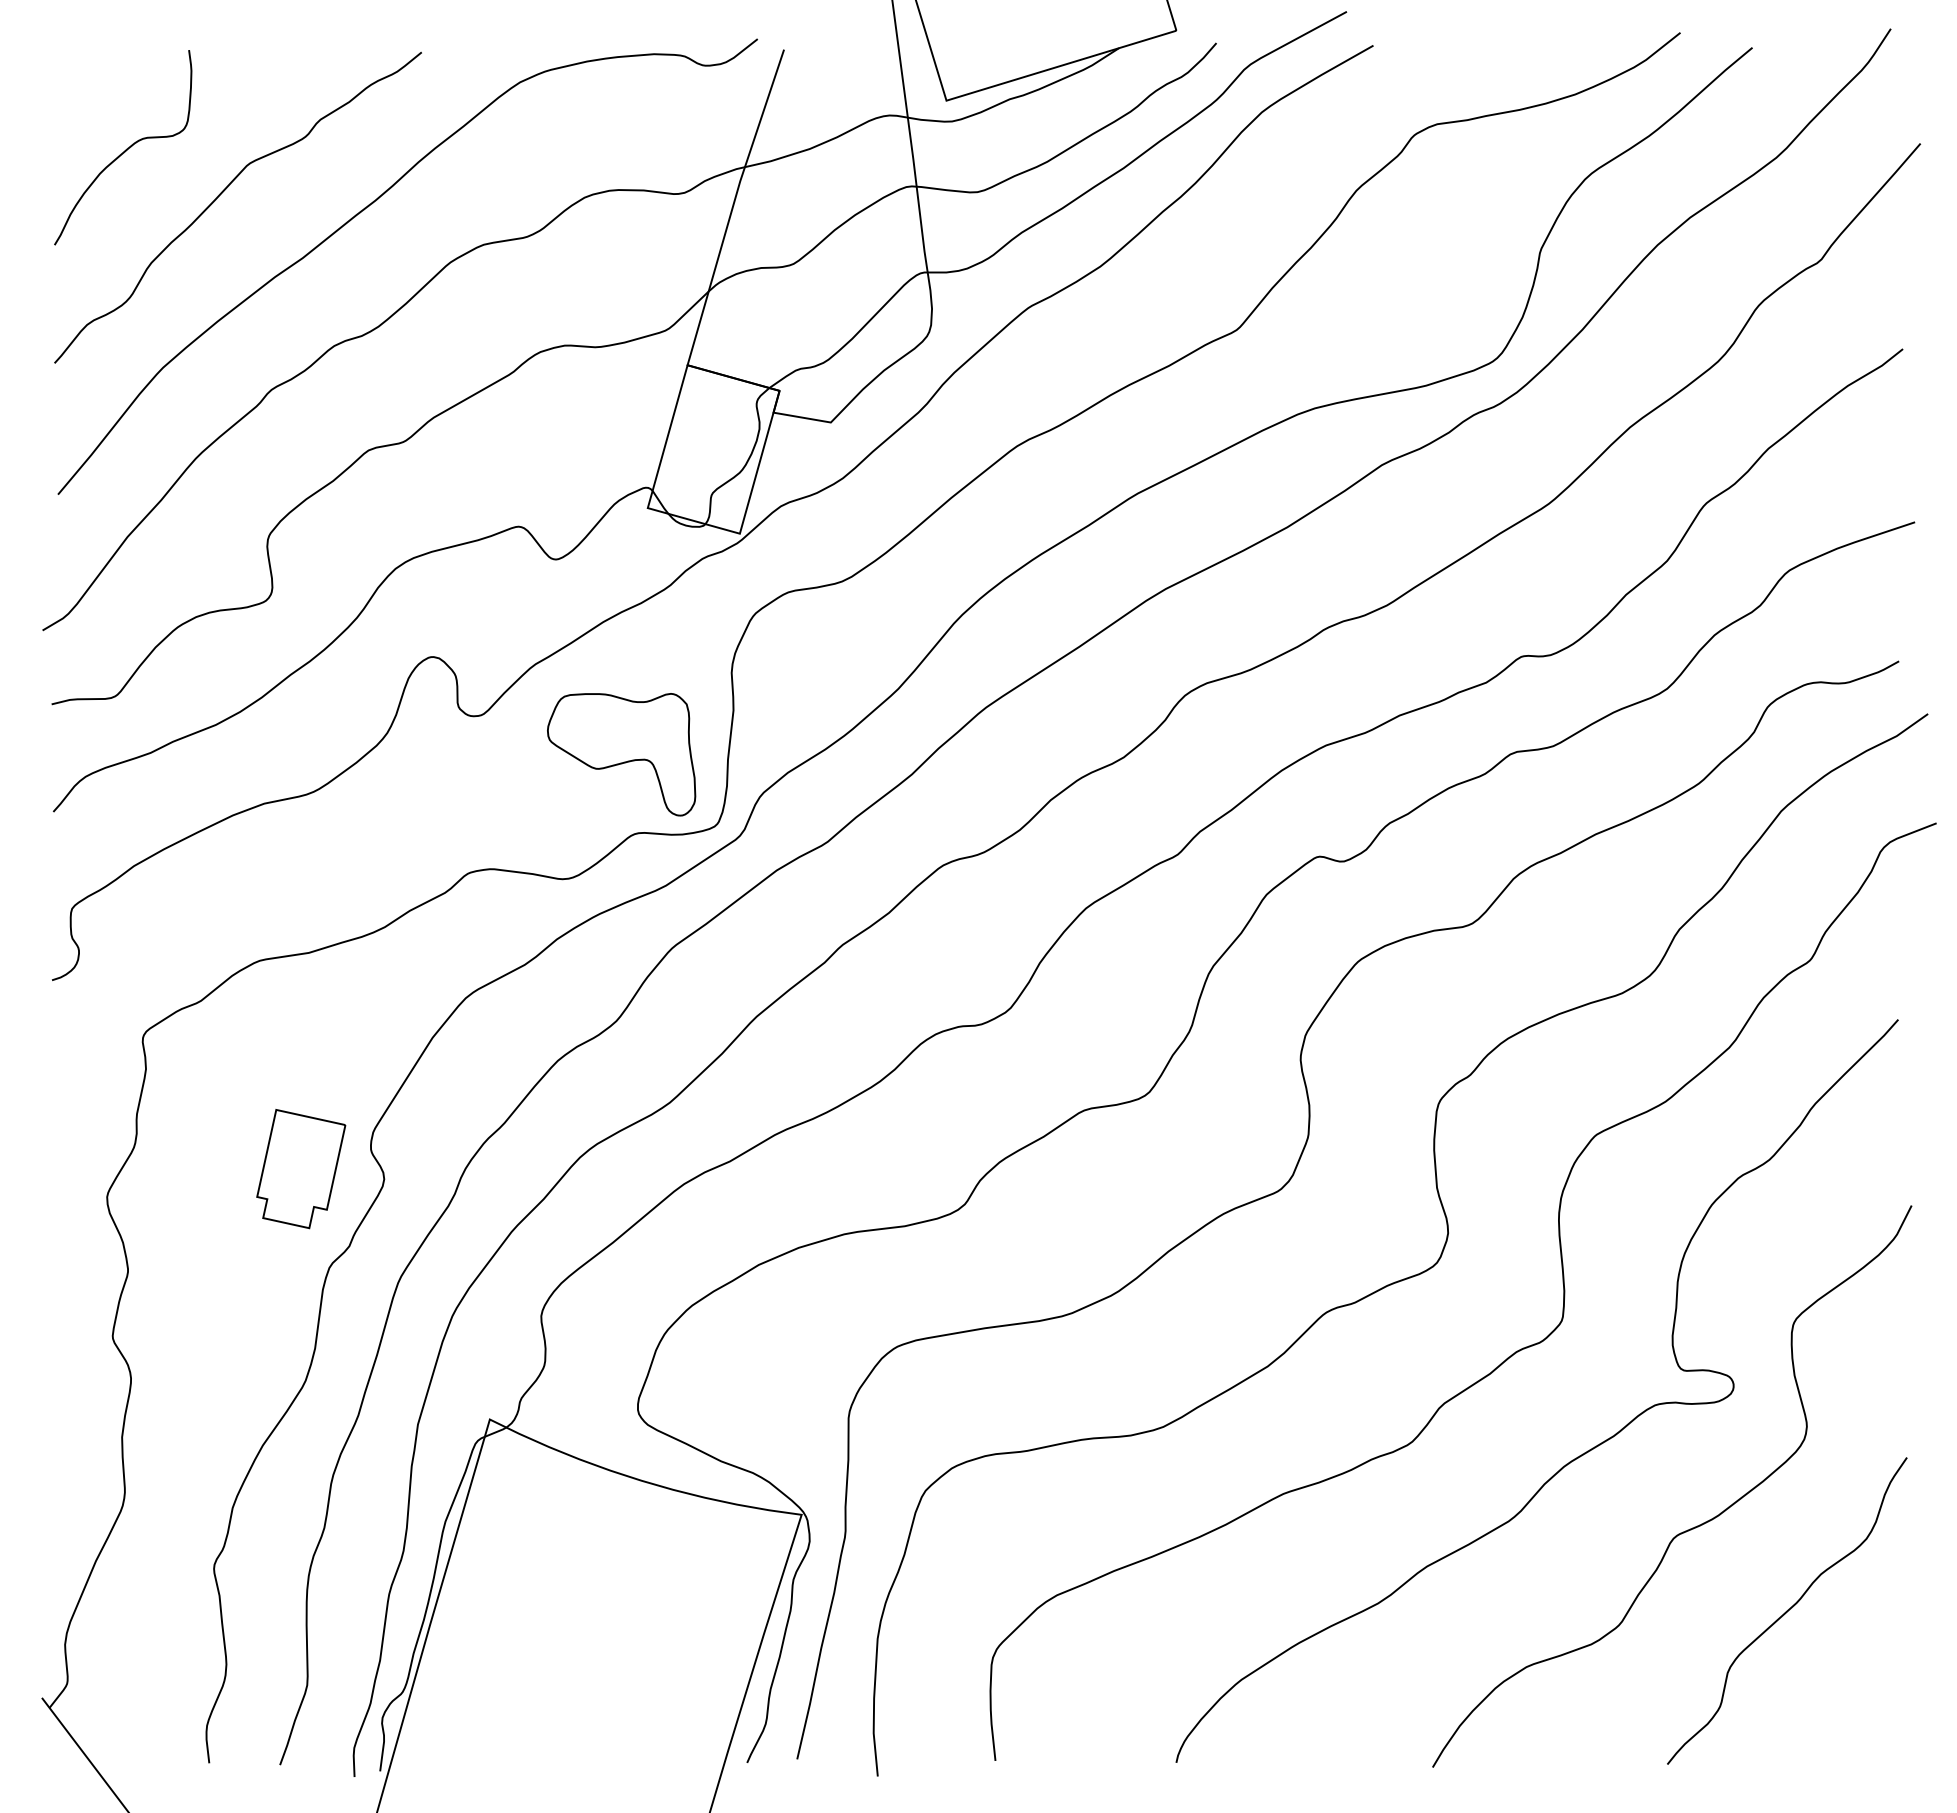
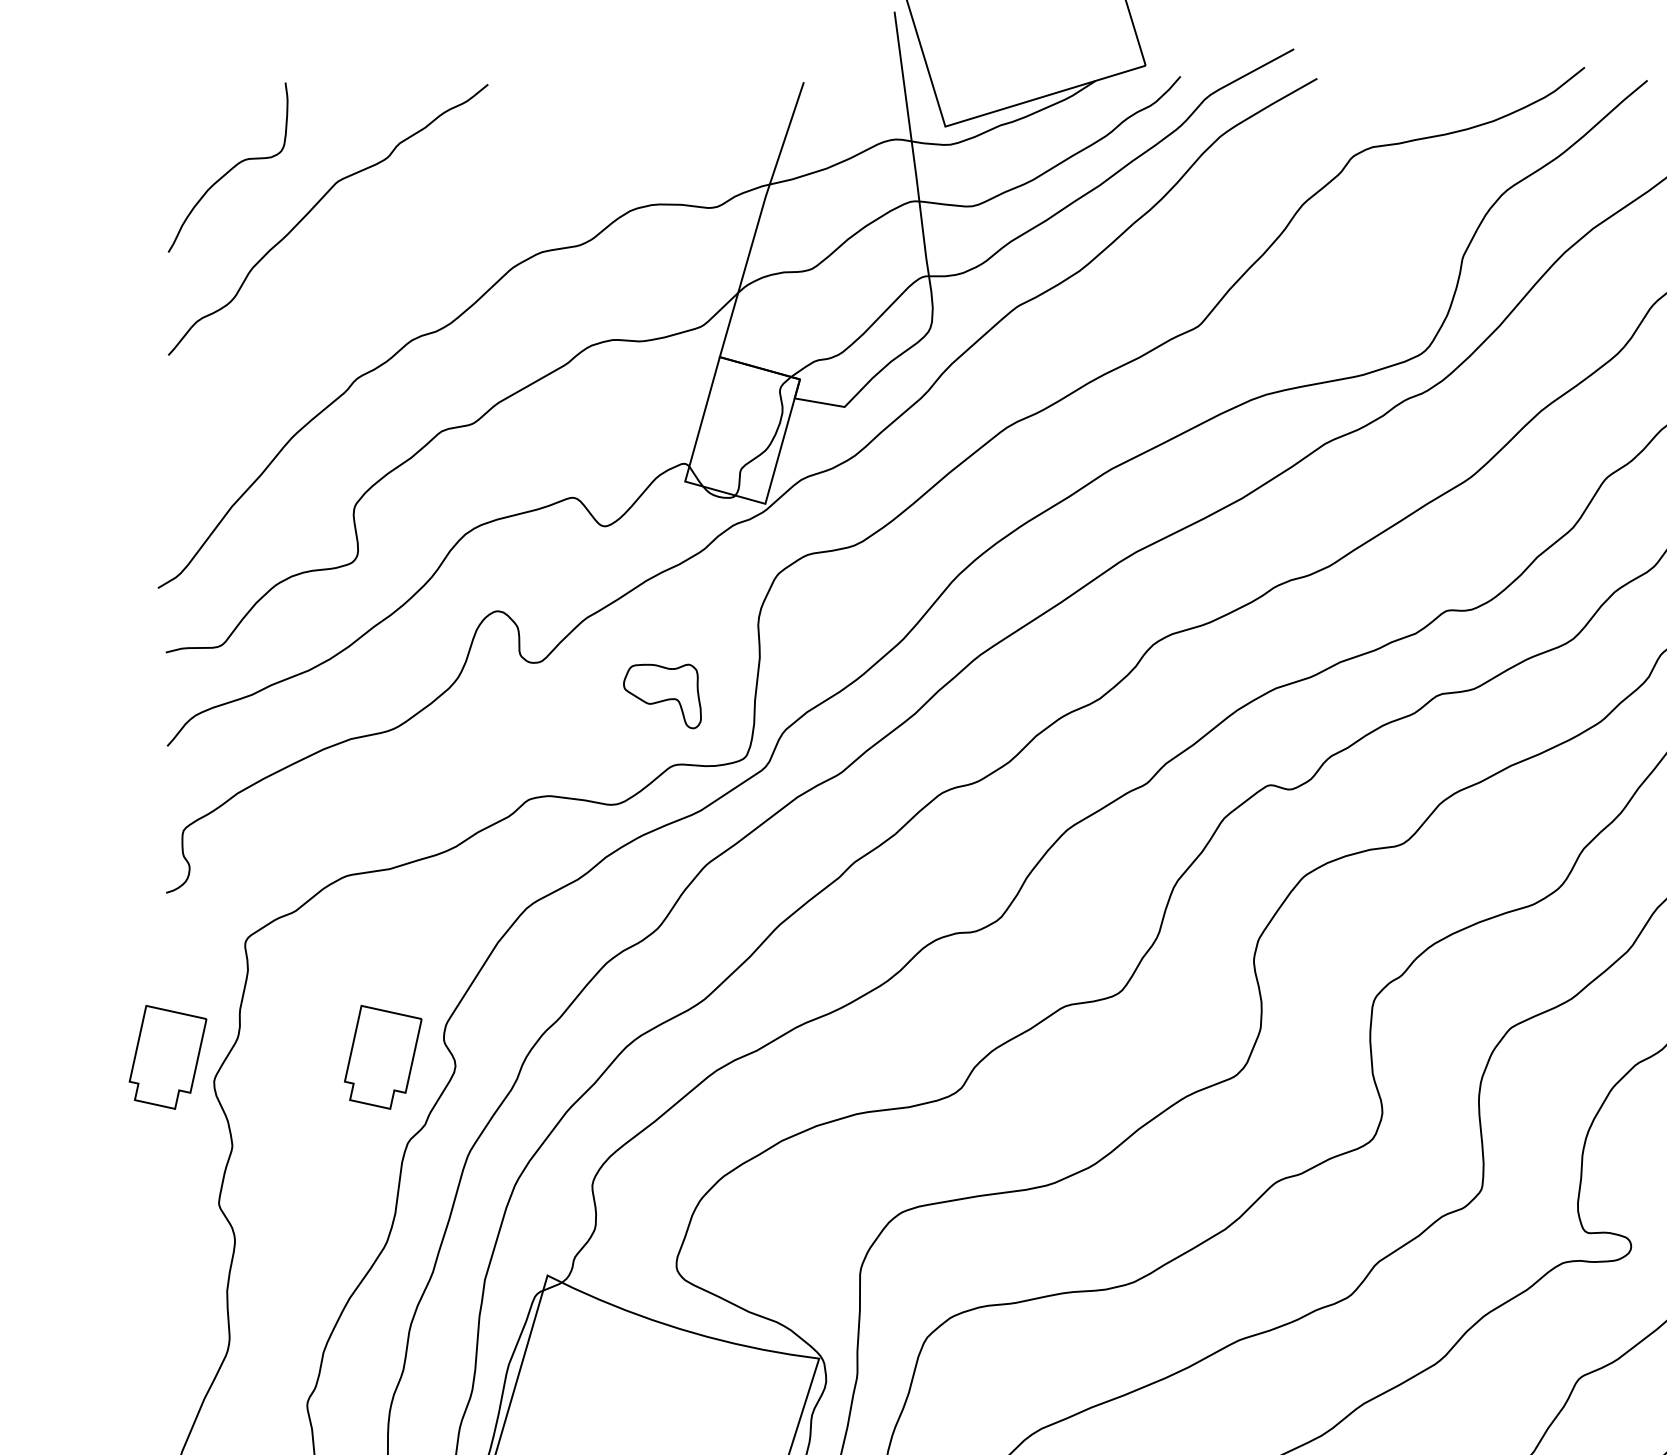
curve: (364, 210) -> (438, 222), removed
part: (621, 754) -> (662, 696), size x0.6
part: (54, 1169) -> (168, 1057), added

